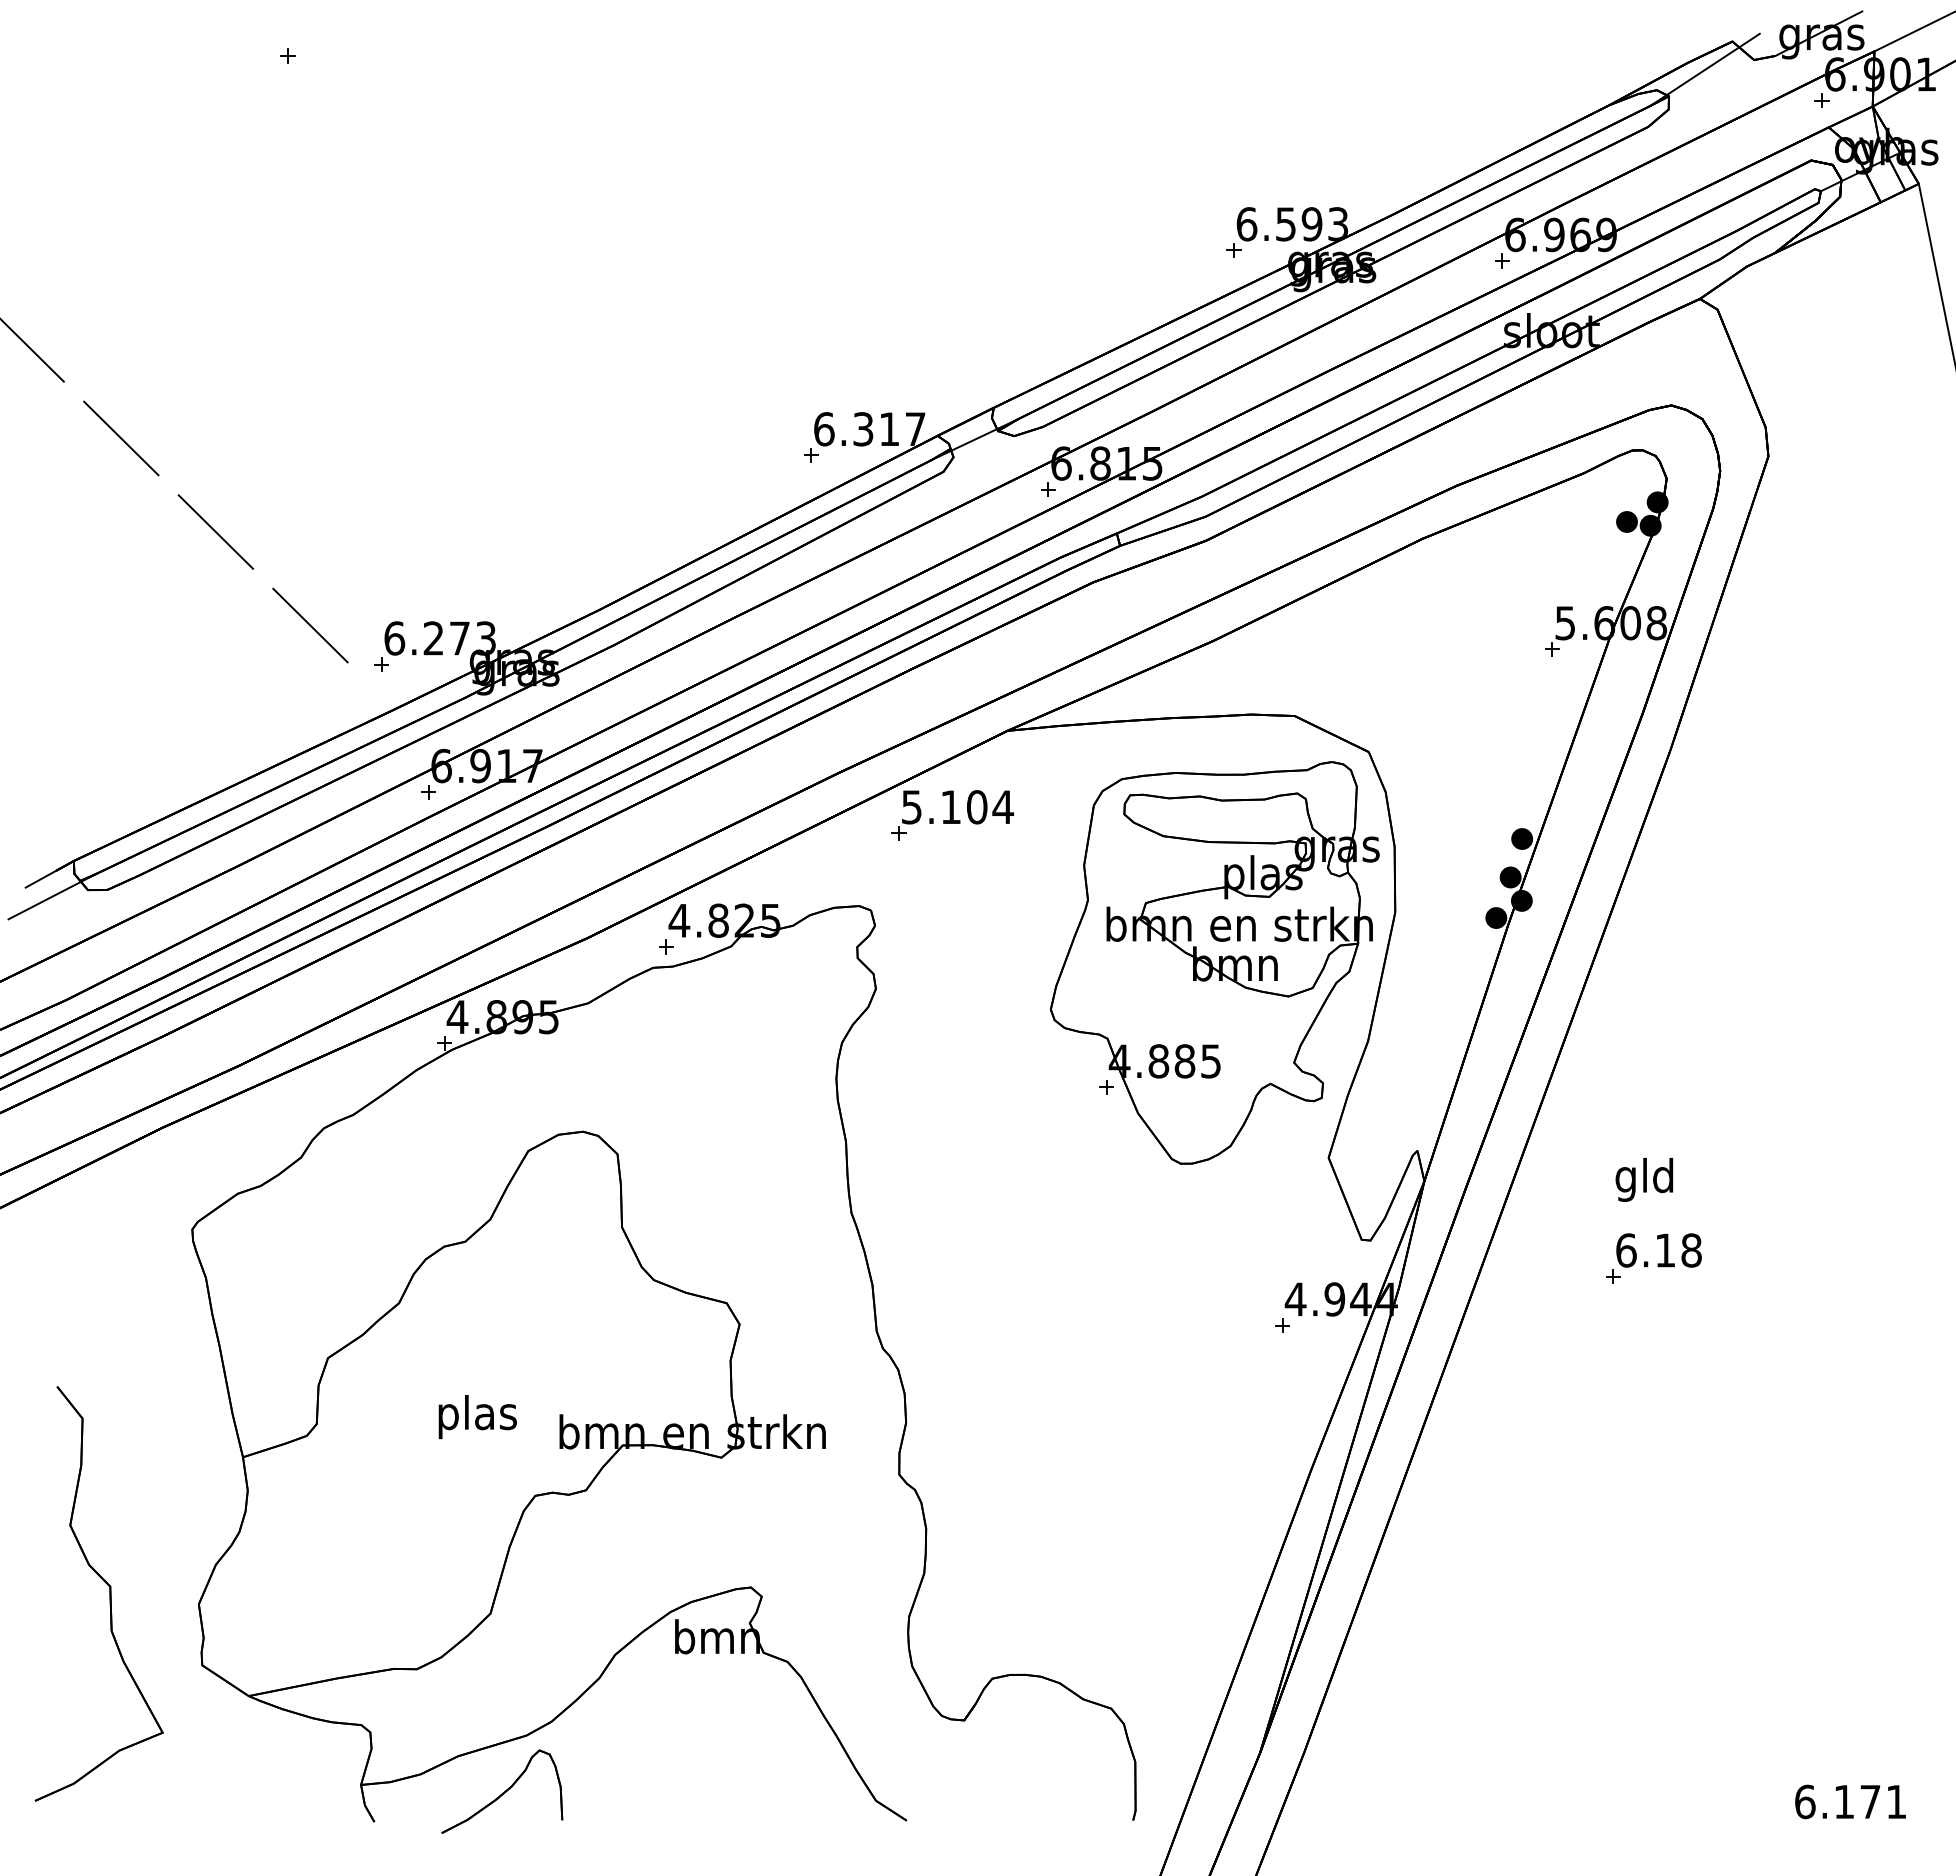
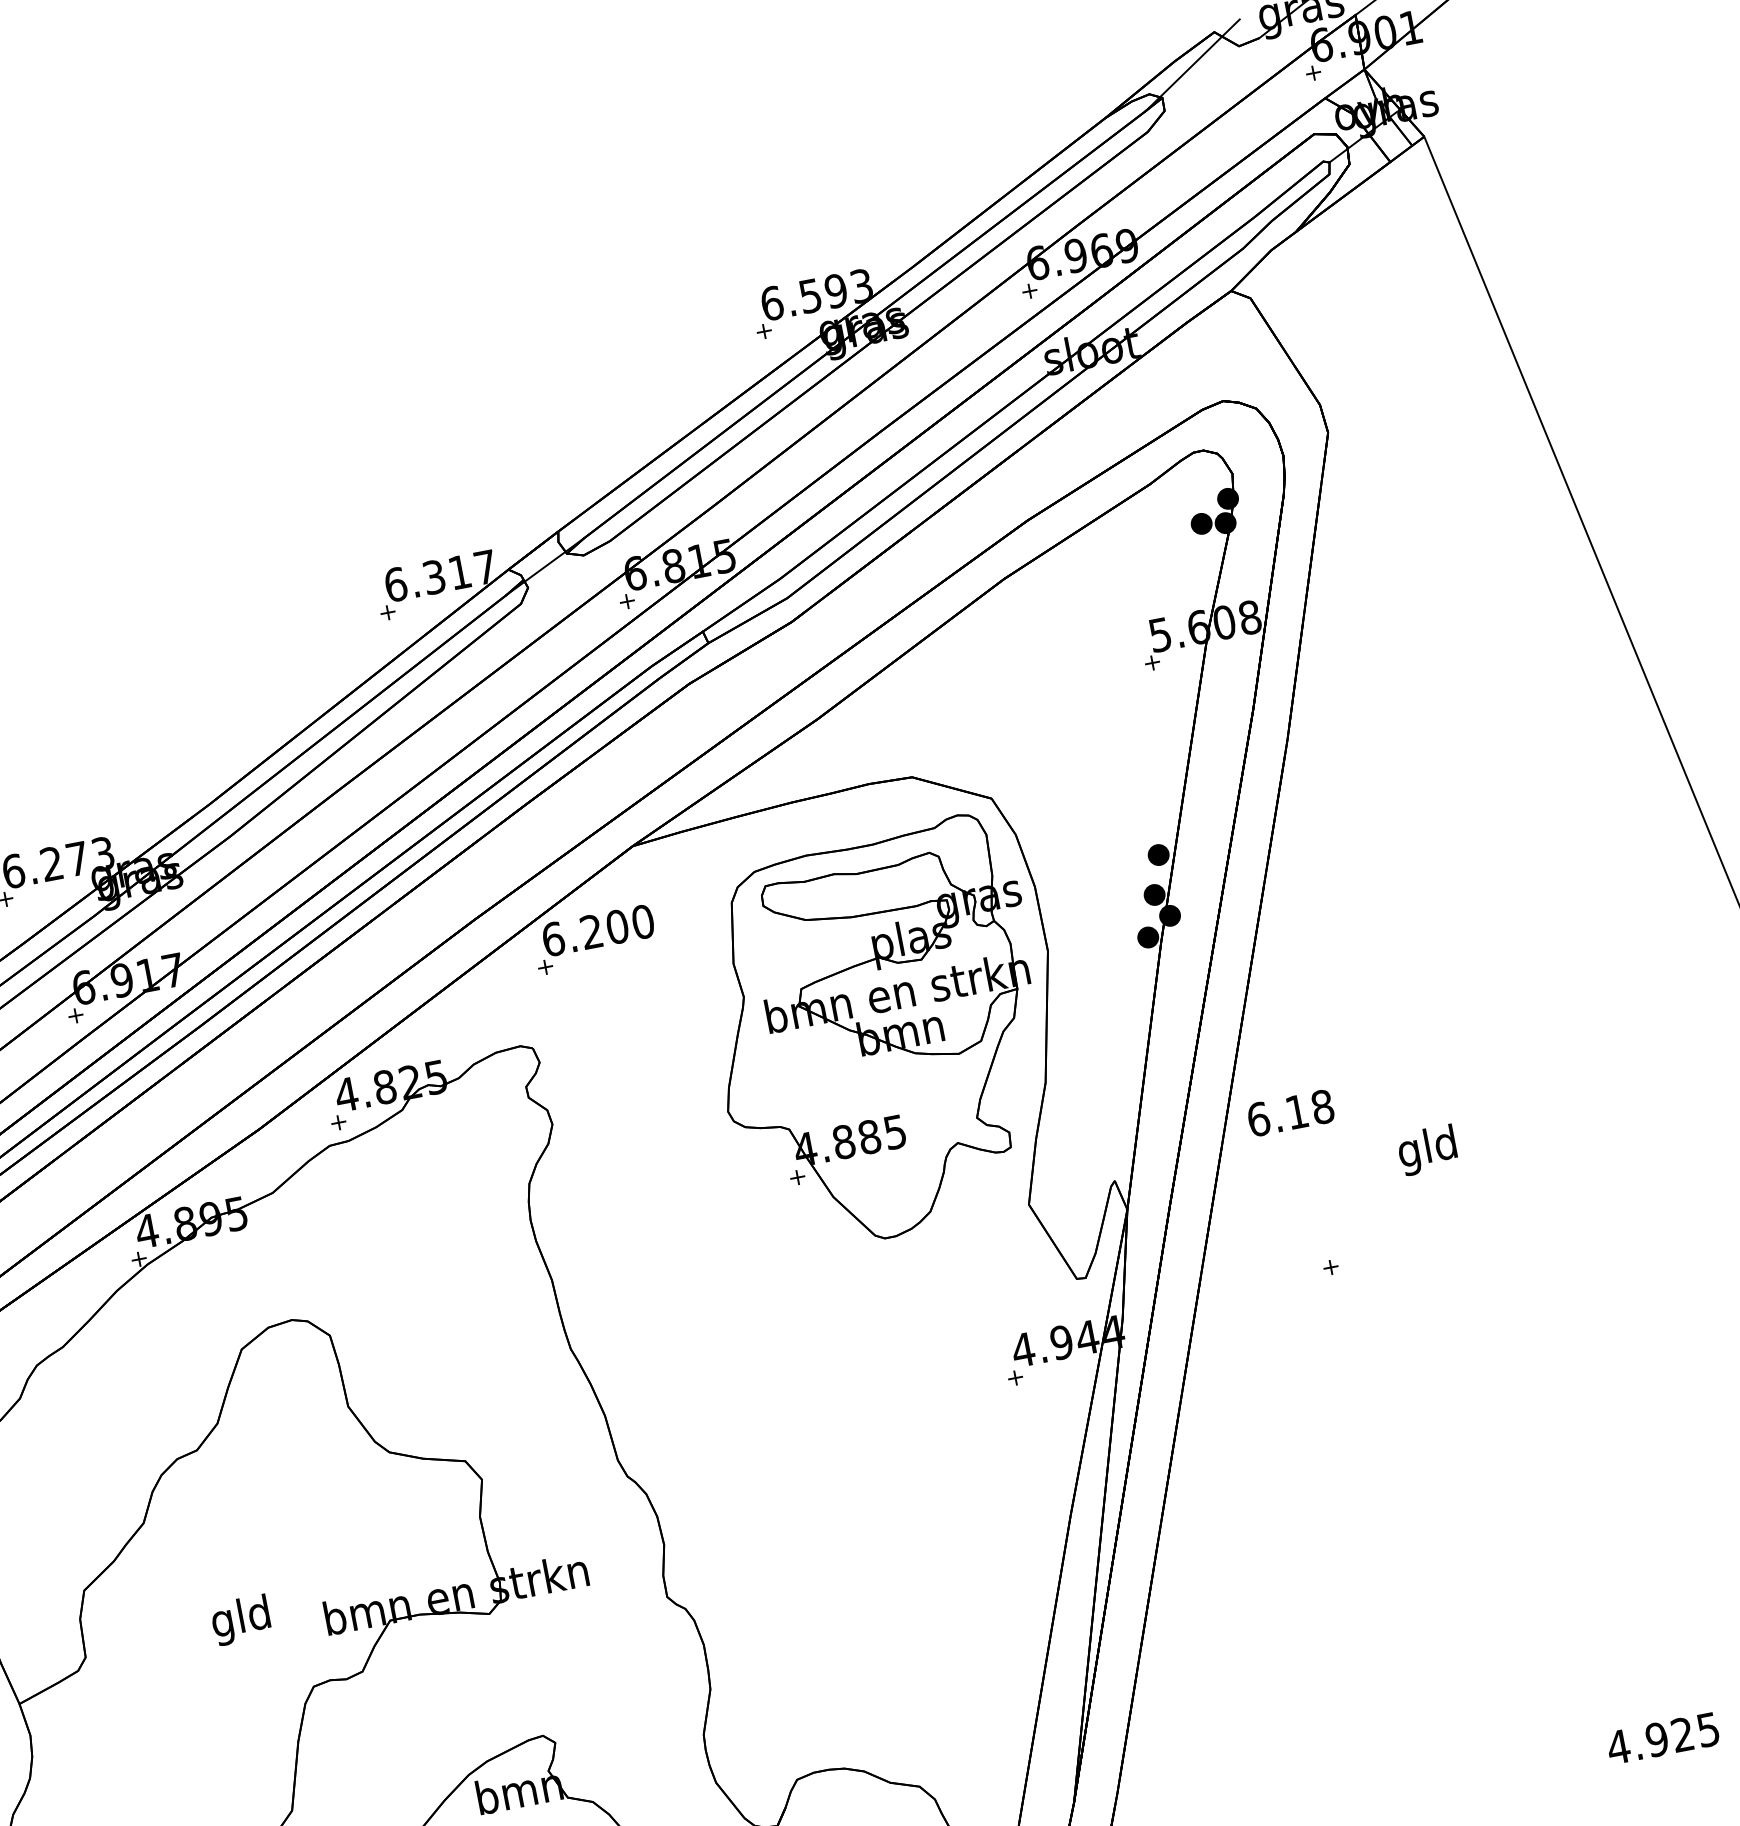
text: (957, 807) -> (598, 930), 5.104 -> 6.200
text: (1644, 1179) -> (1427, 1149), moved
text: (1658, 1250) -> (1290, 1113), moved
text: (477, 1417) -> (242, 1620), plas -> gld
text: (1850, 1801) -> (1663, 1738), 6.171 -> 4.925

